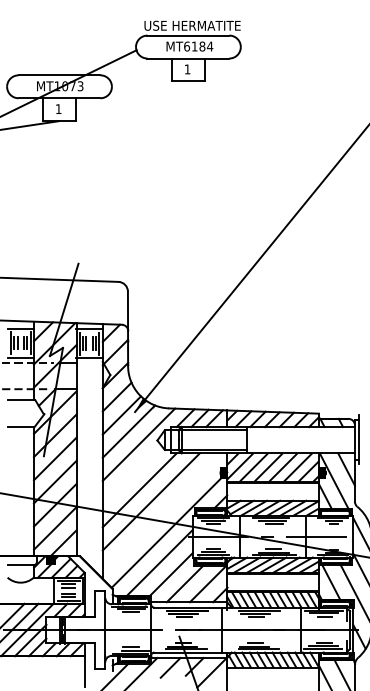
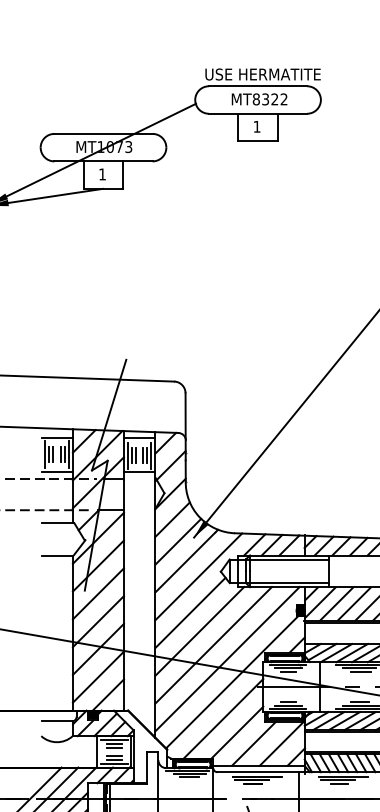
text: (198, 46) -> (270, 99), MT6184 -> MT8322
line: (131, 474) -> (189, 612), added
line: (162, 513) -> (226, 659), added

